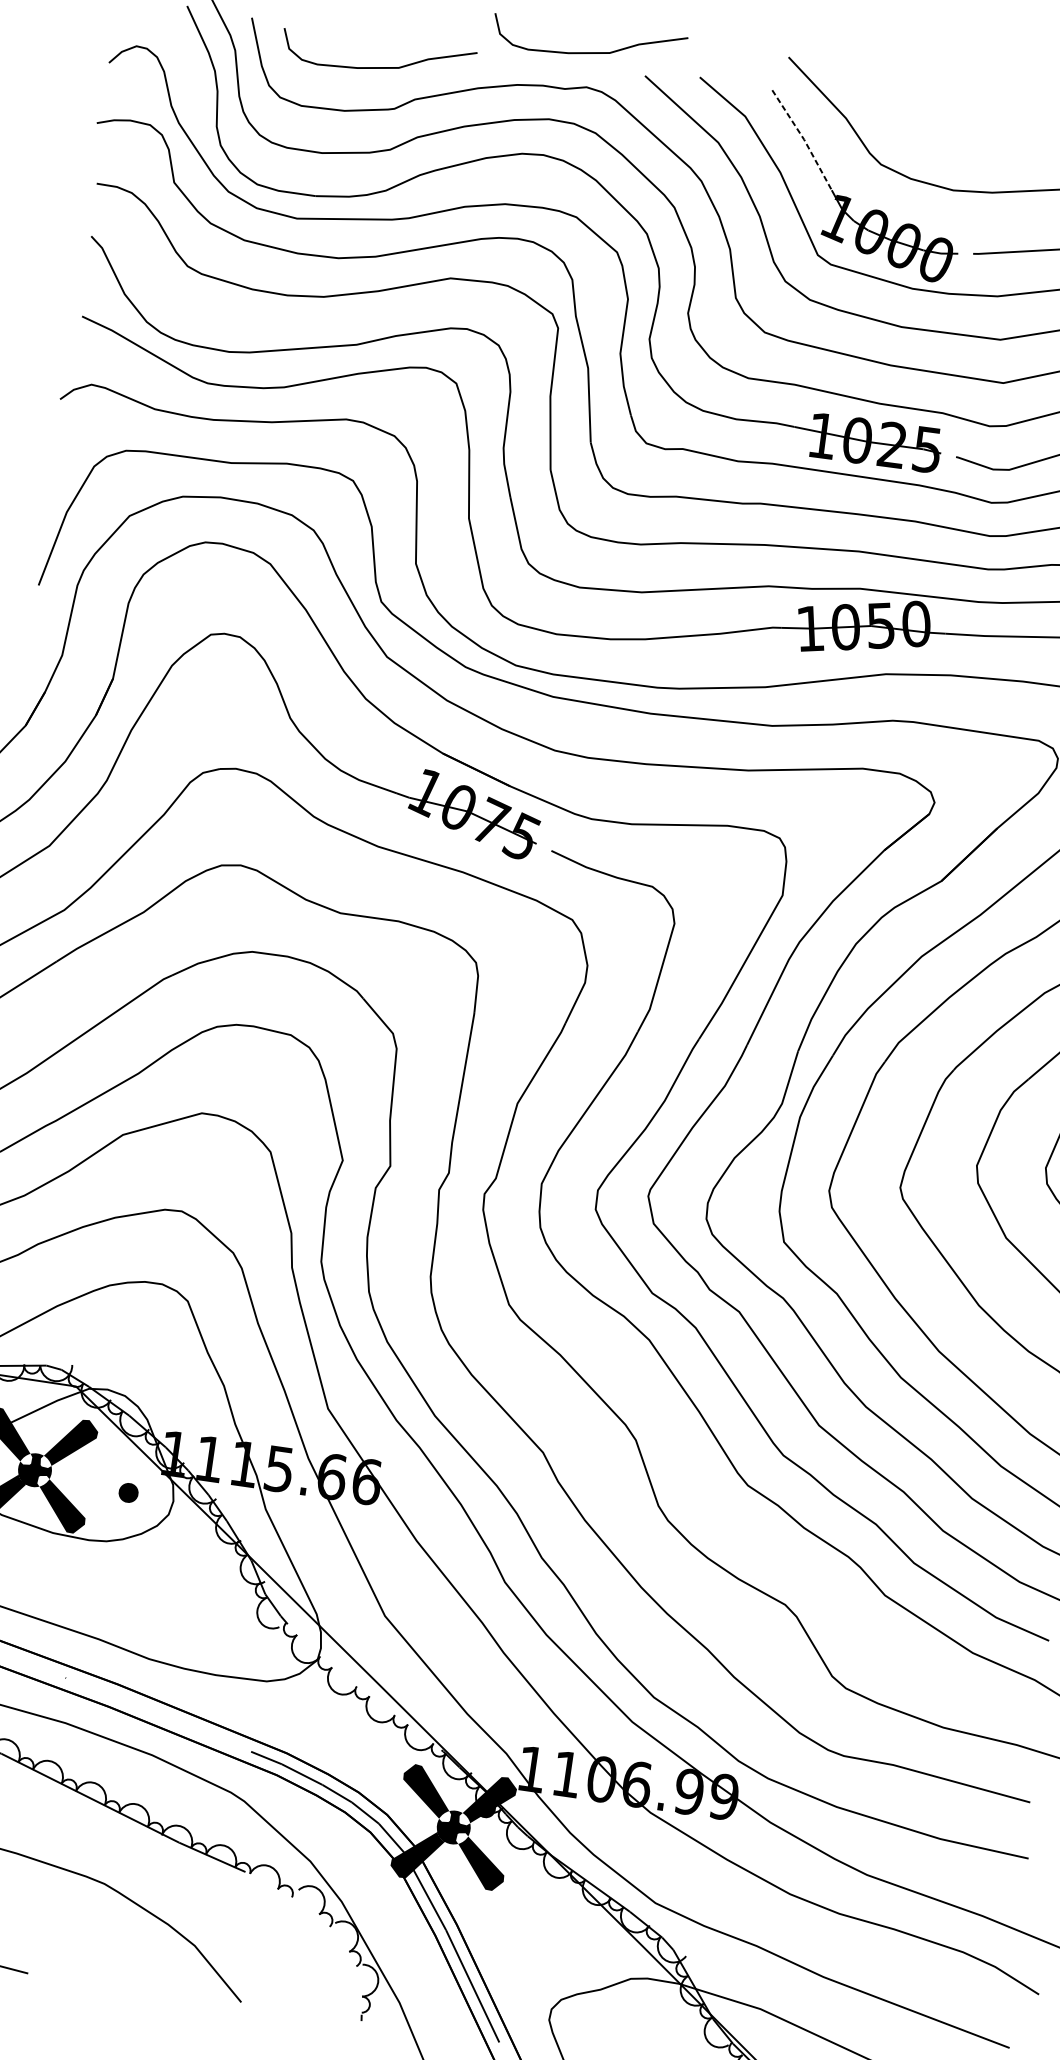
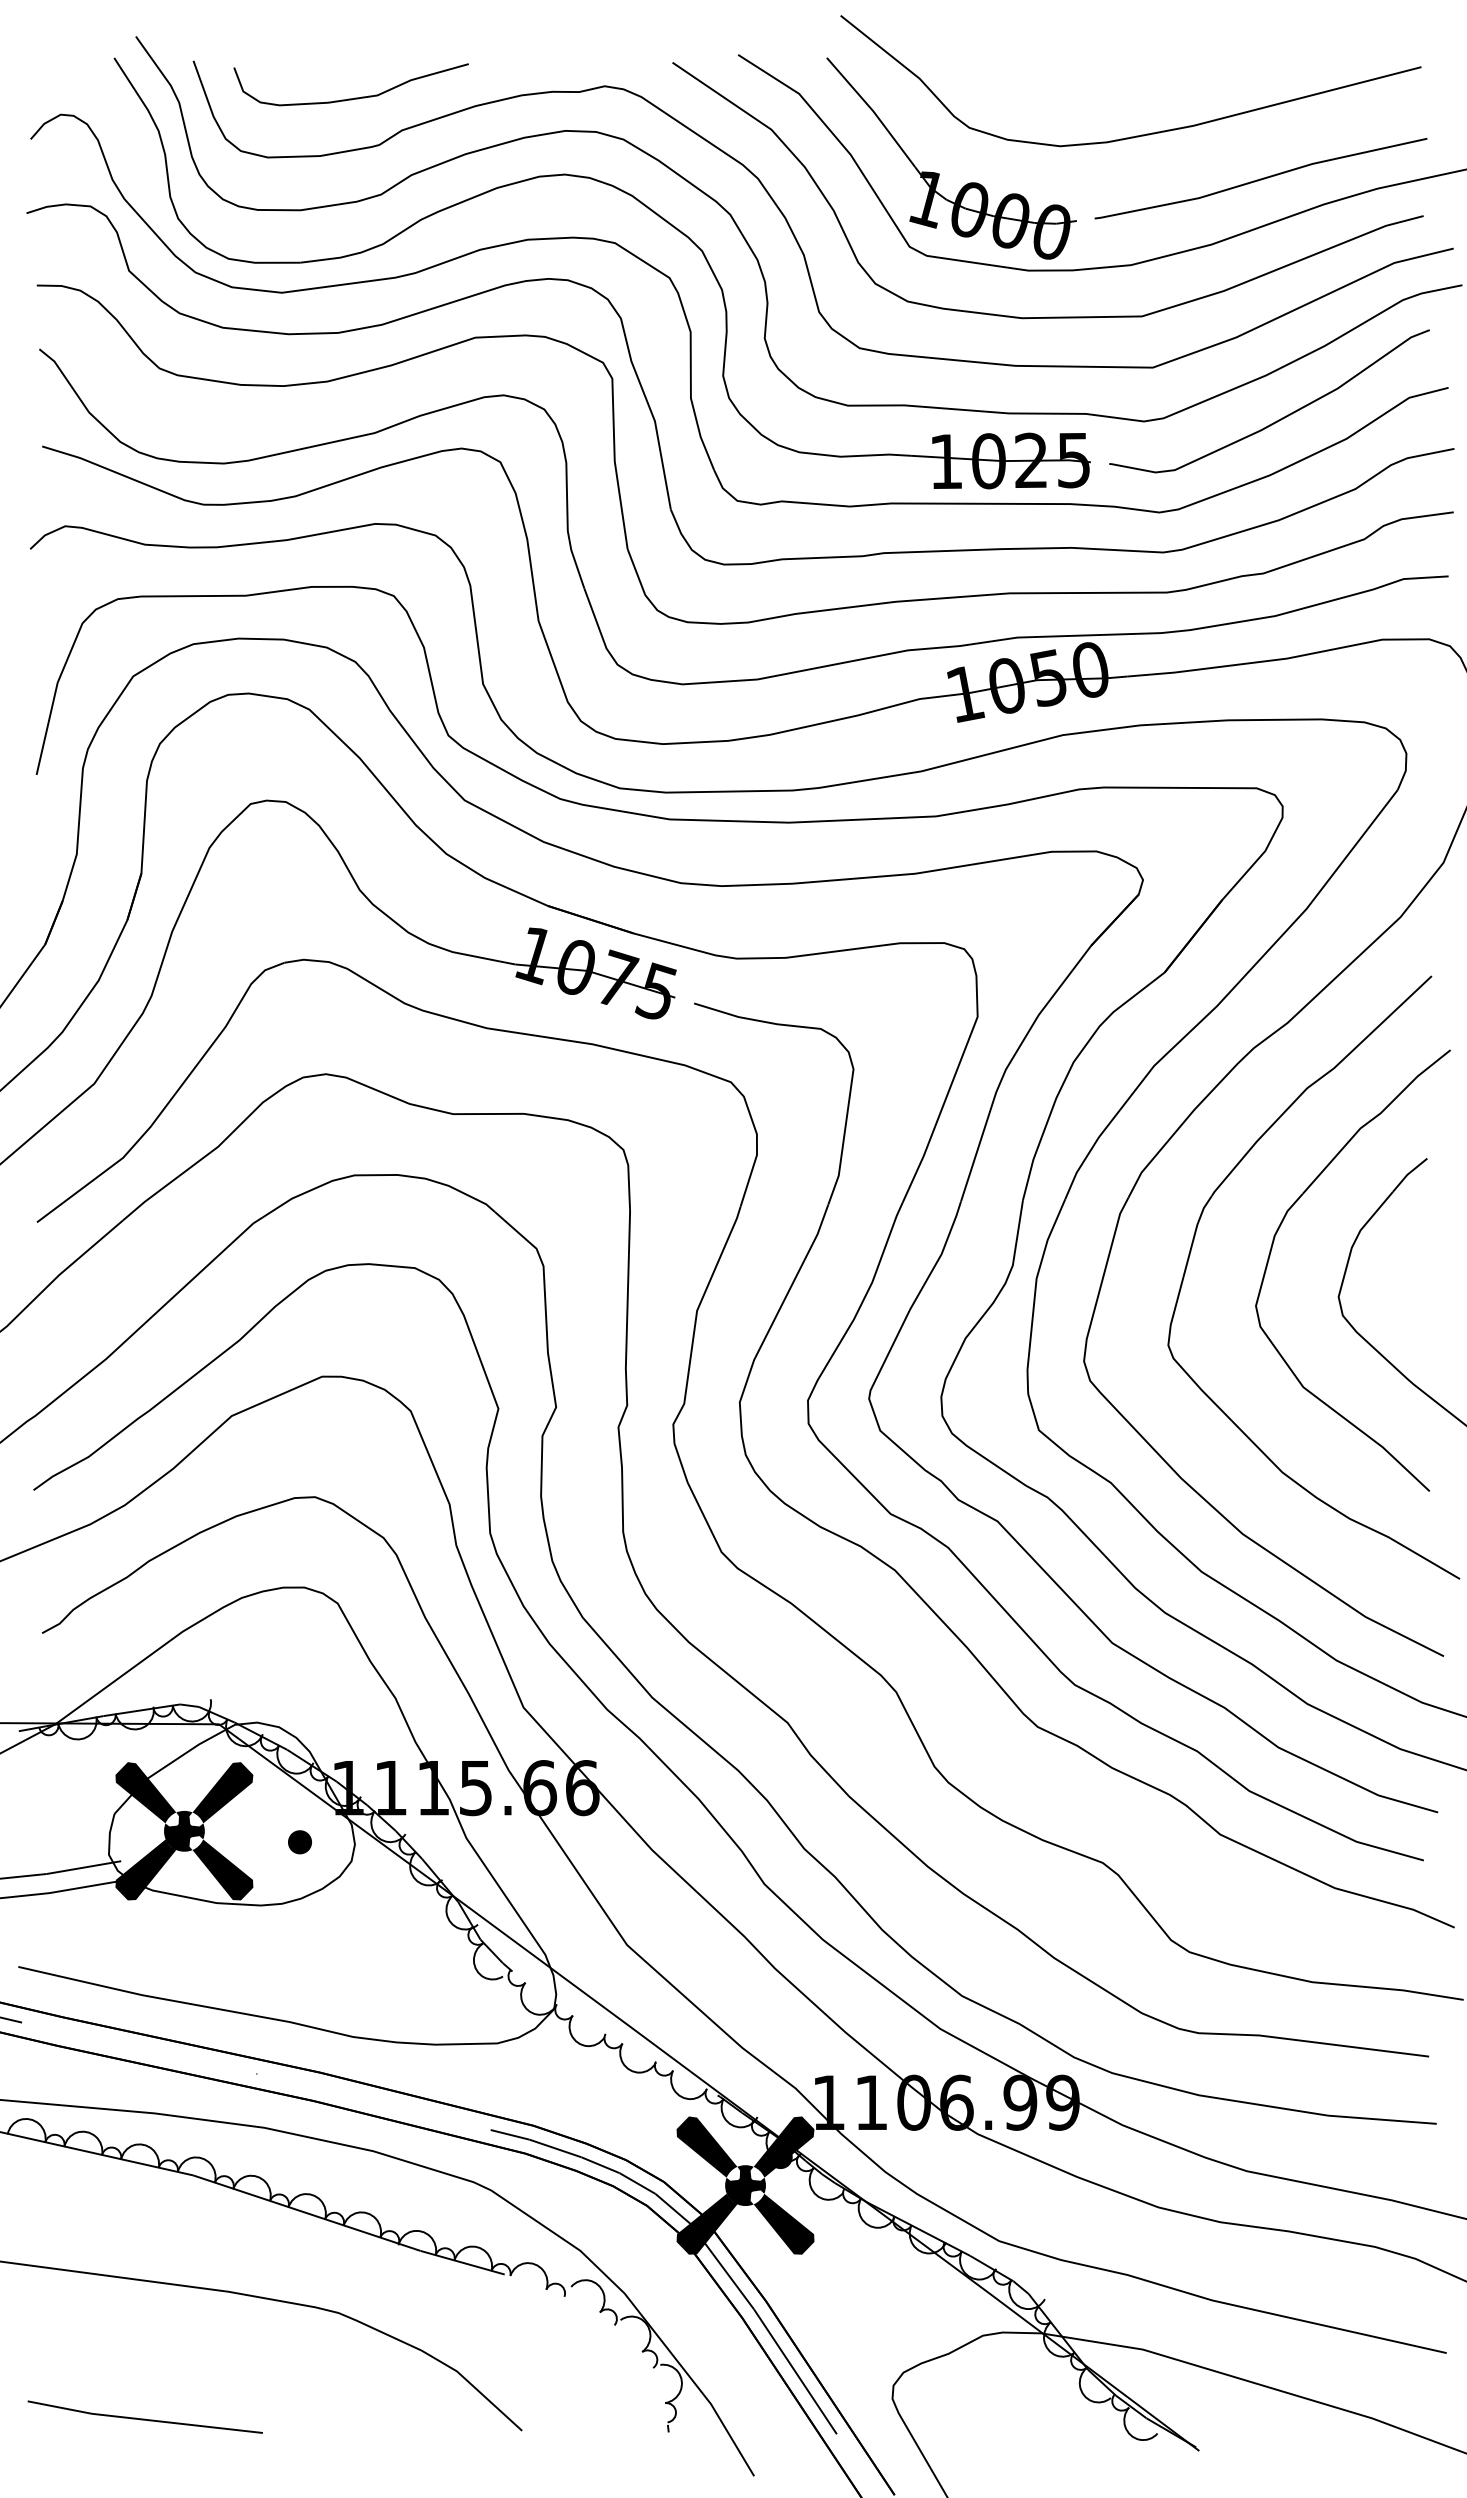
curve: (591, 52) -> (604, 43), removed
line: (804, 139) -> (873, 111), dashed -> solid

